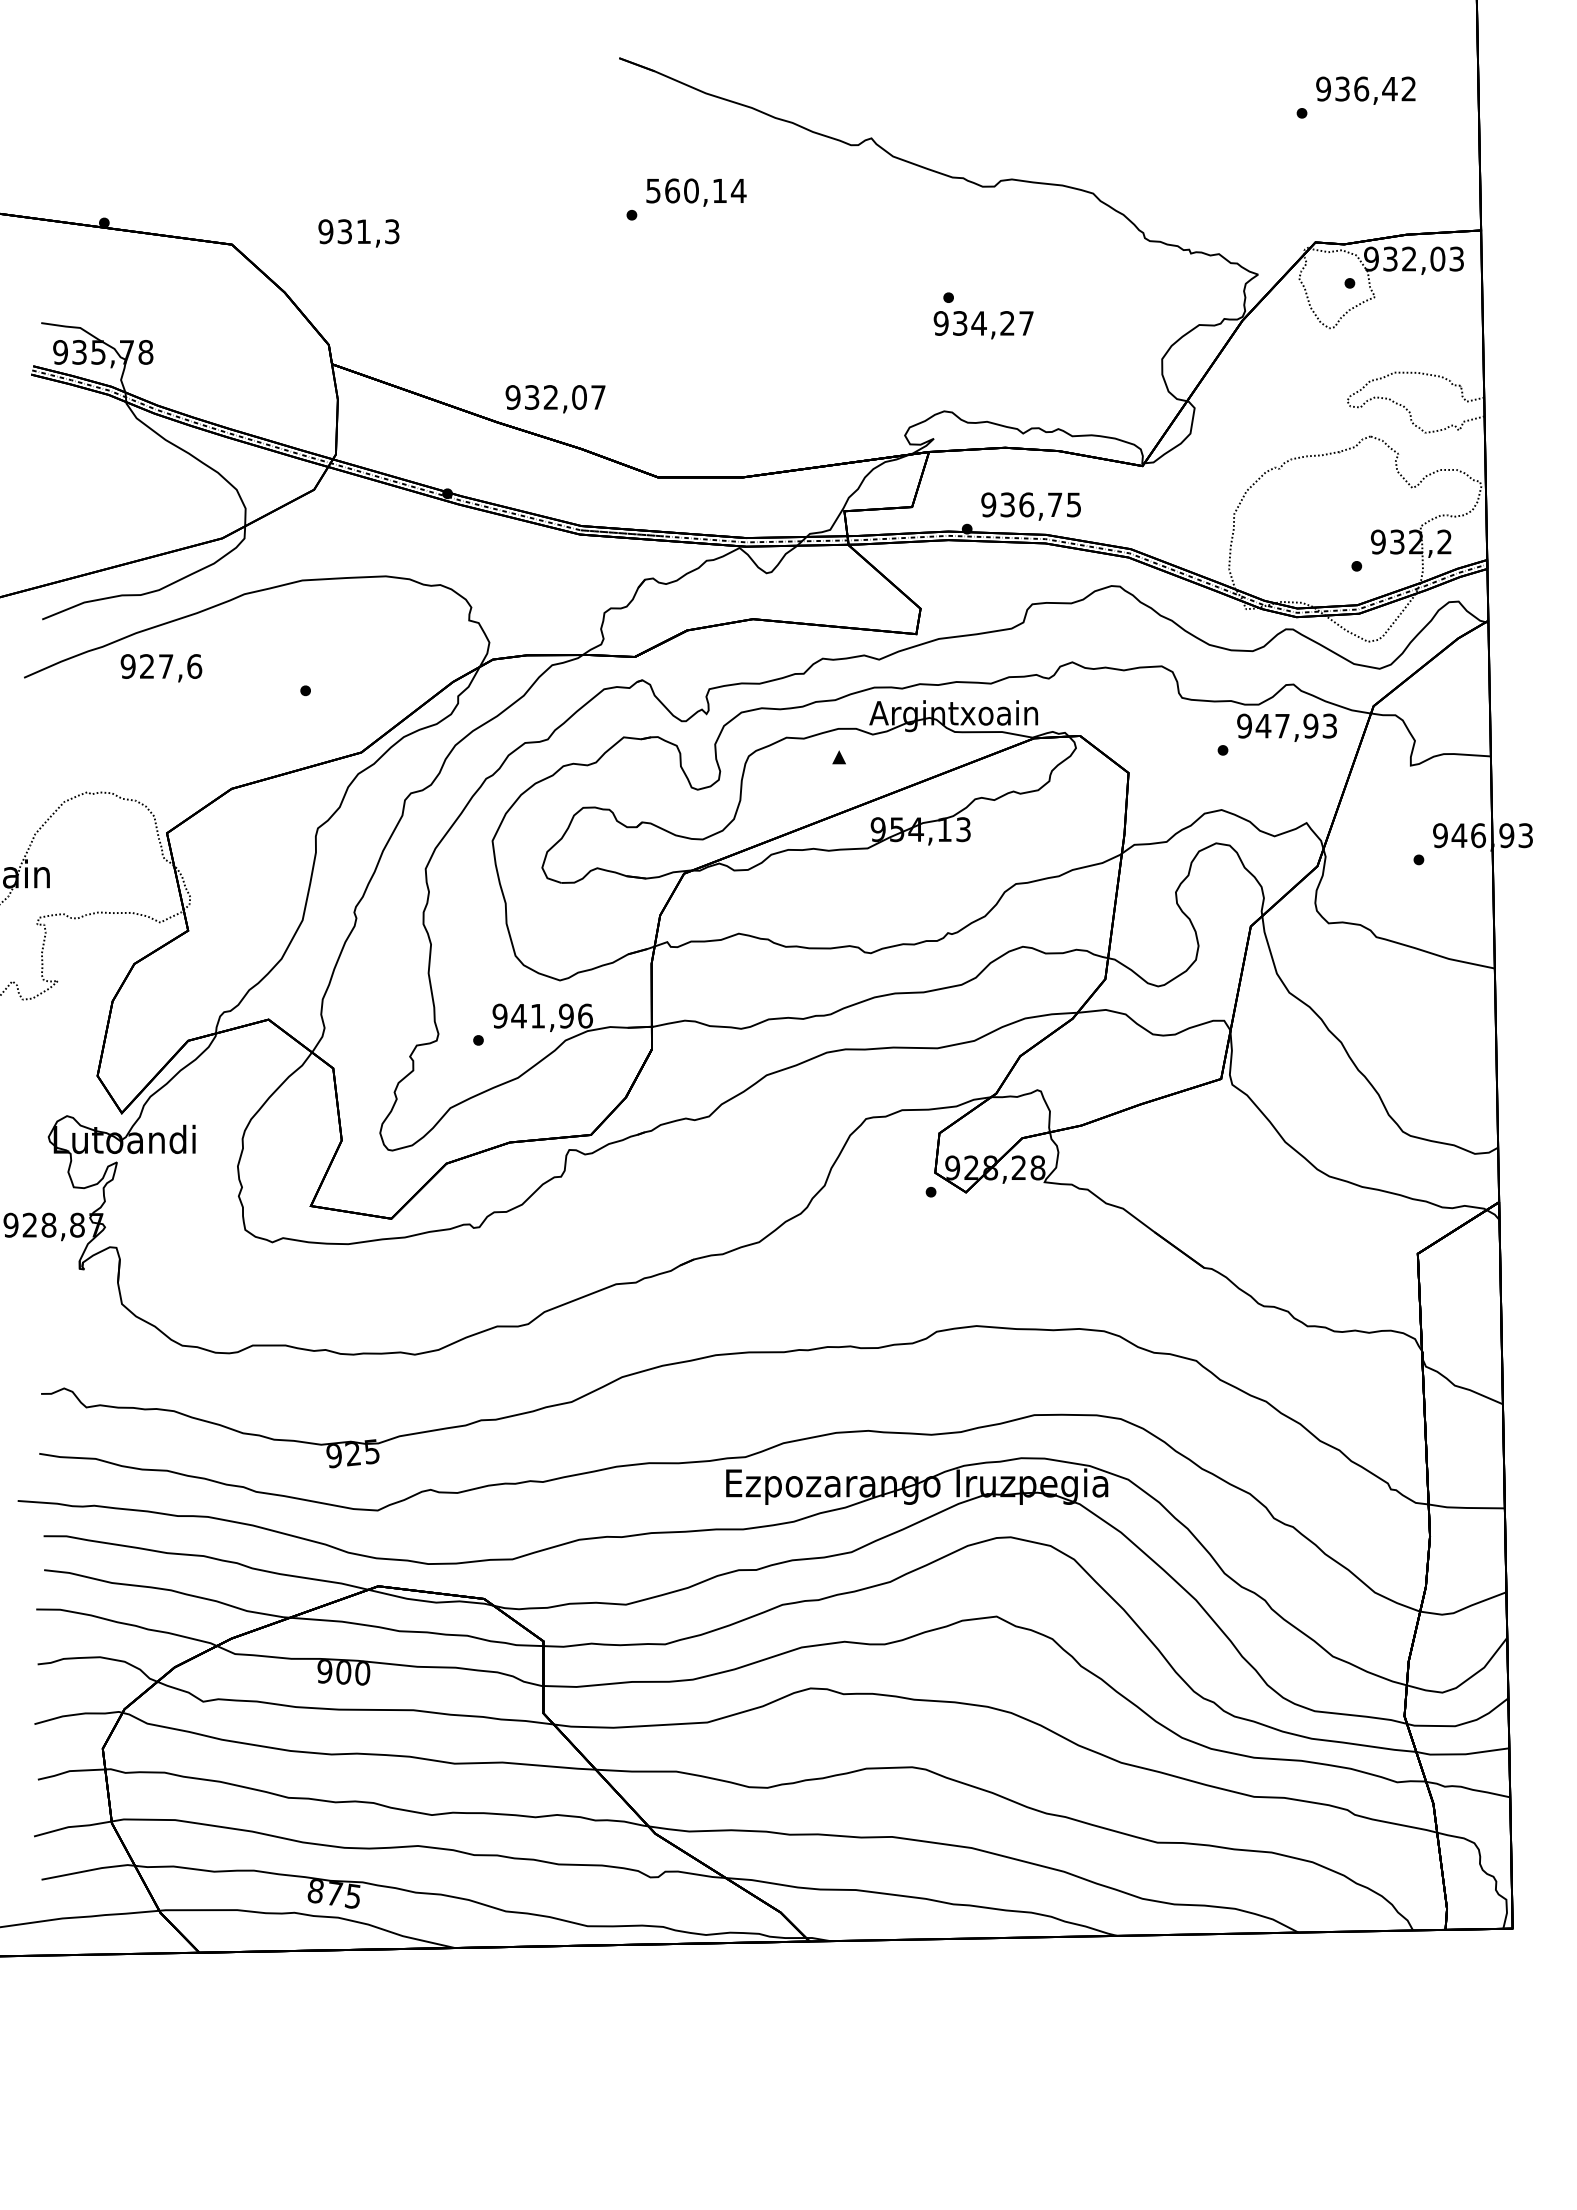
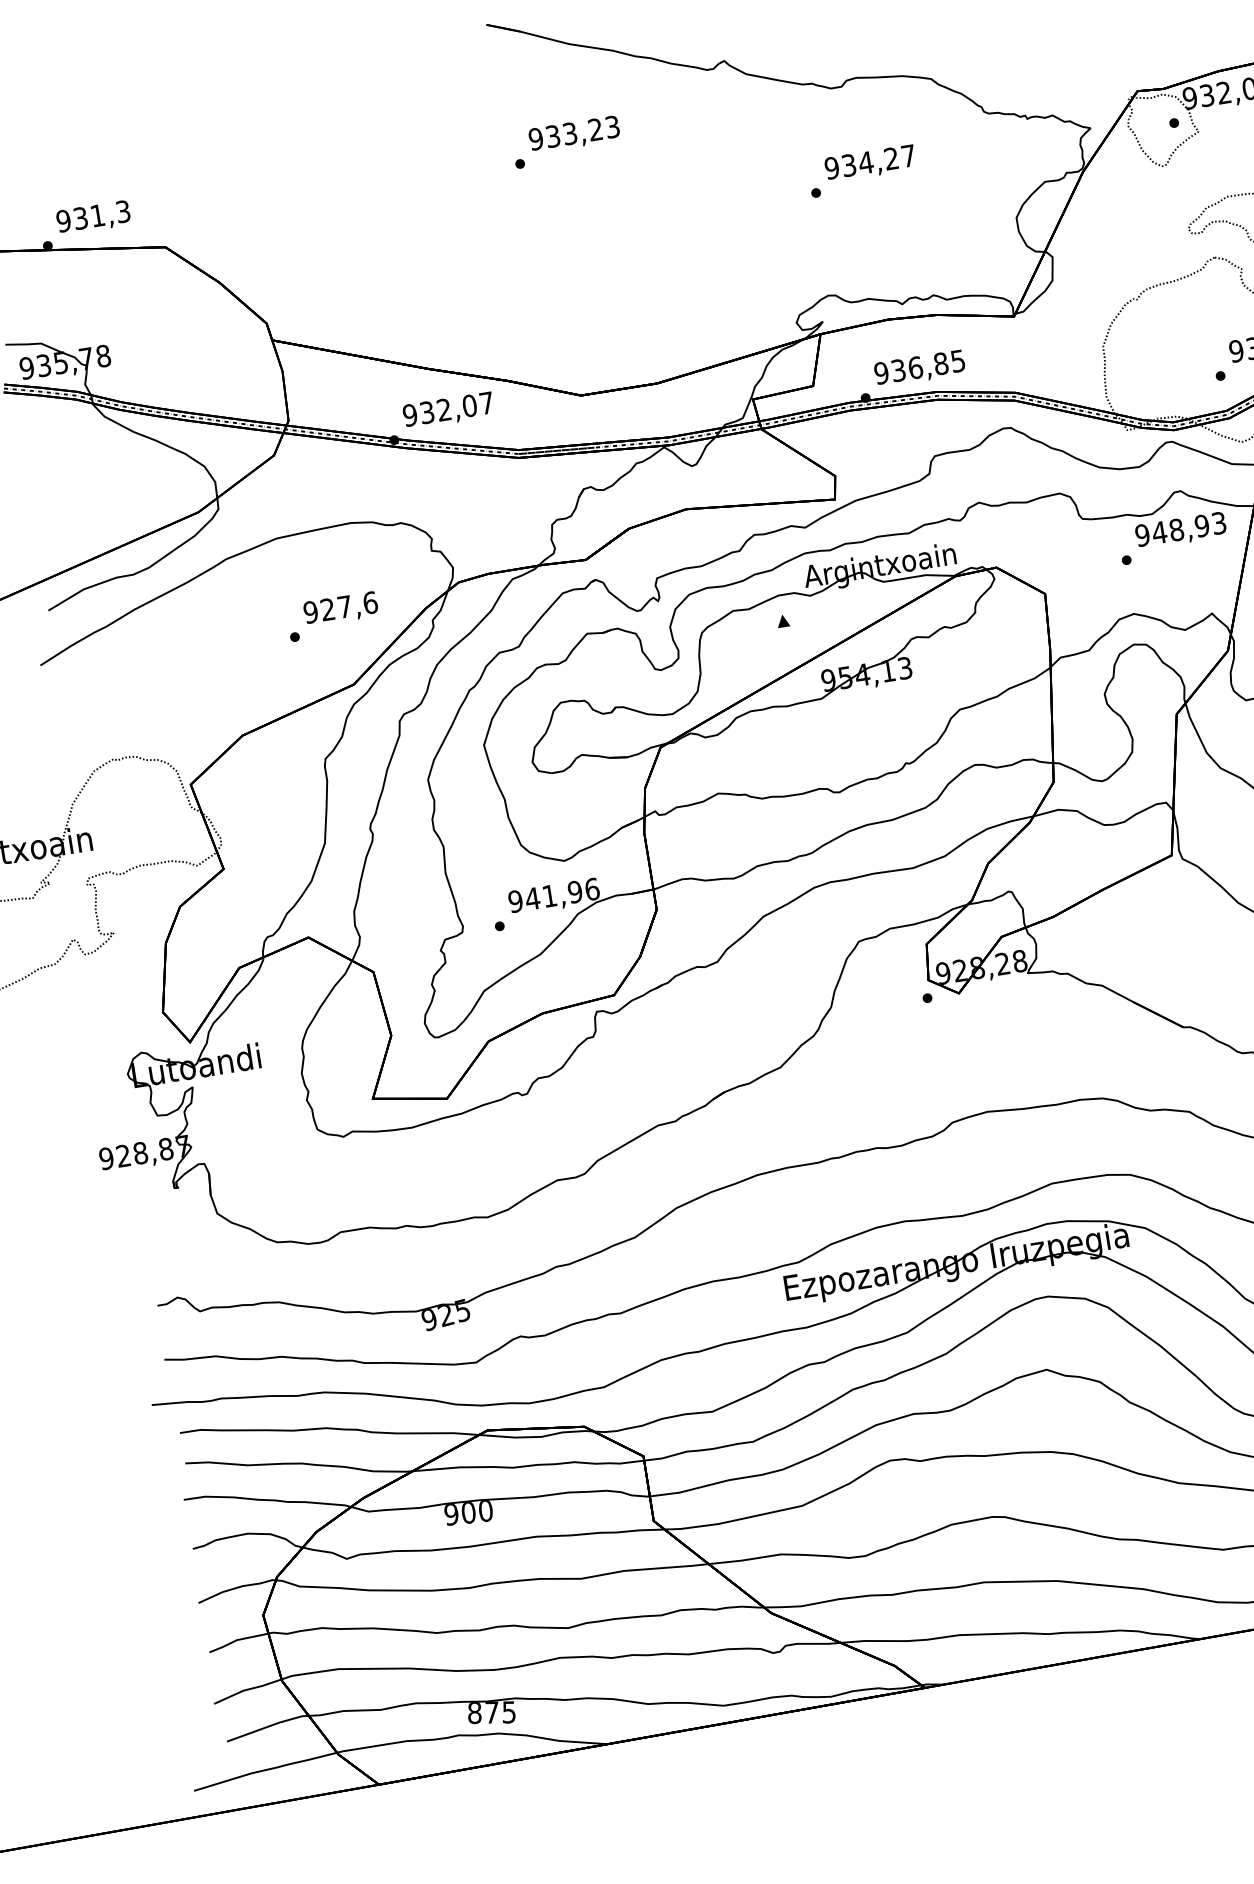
text: (696, 190) -> (574, 132), 560,14 -> 933,23
text: (358, 233) -> (93, 218), moved
text: (983, 325) -> (870, 163), moved
text: (555, 399) -> (448, 411), moved
text: (1054, 504) -> (940, 363), 936,75 -> 936,85
text: (161, 668) -> (341, 609), moved
text: (1282, 725) -> (1176, 529), 947,93 -> 948,93

